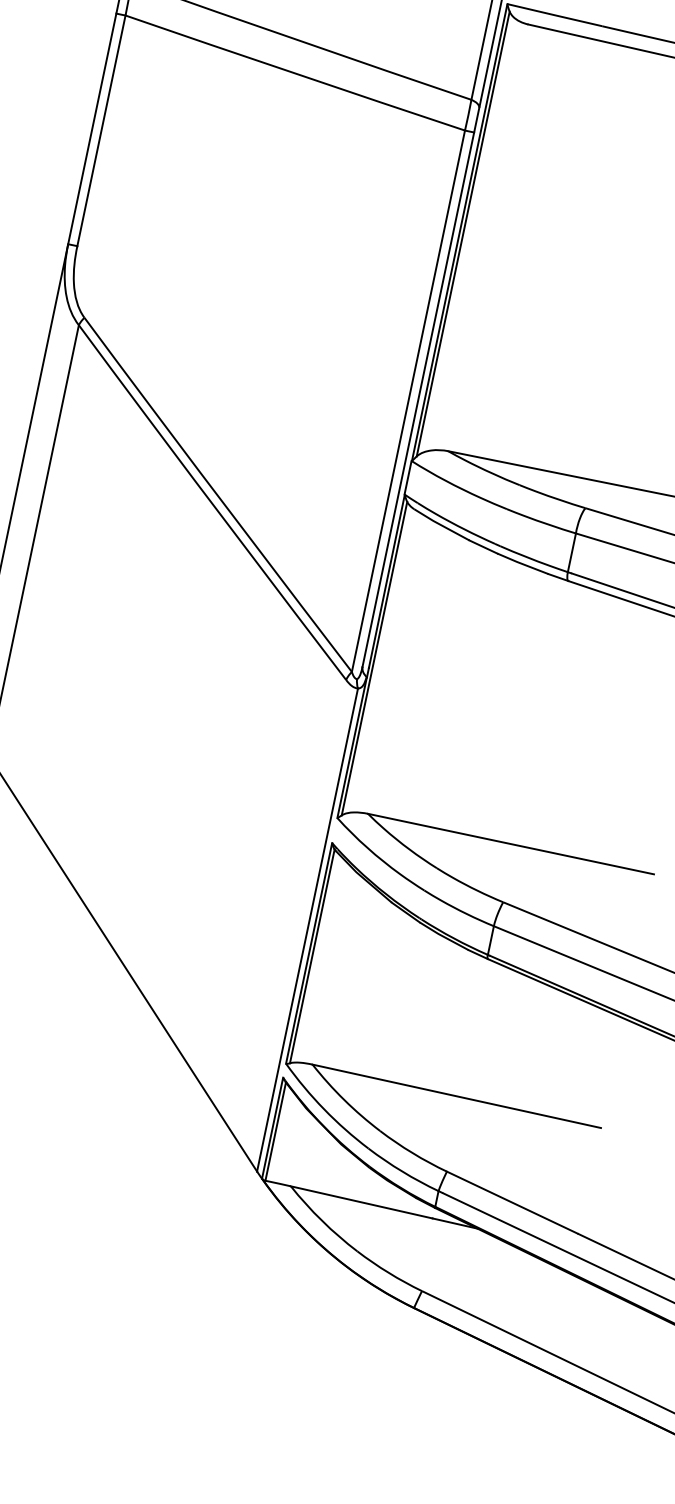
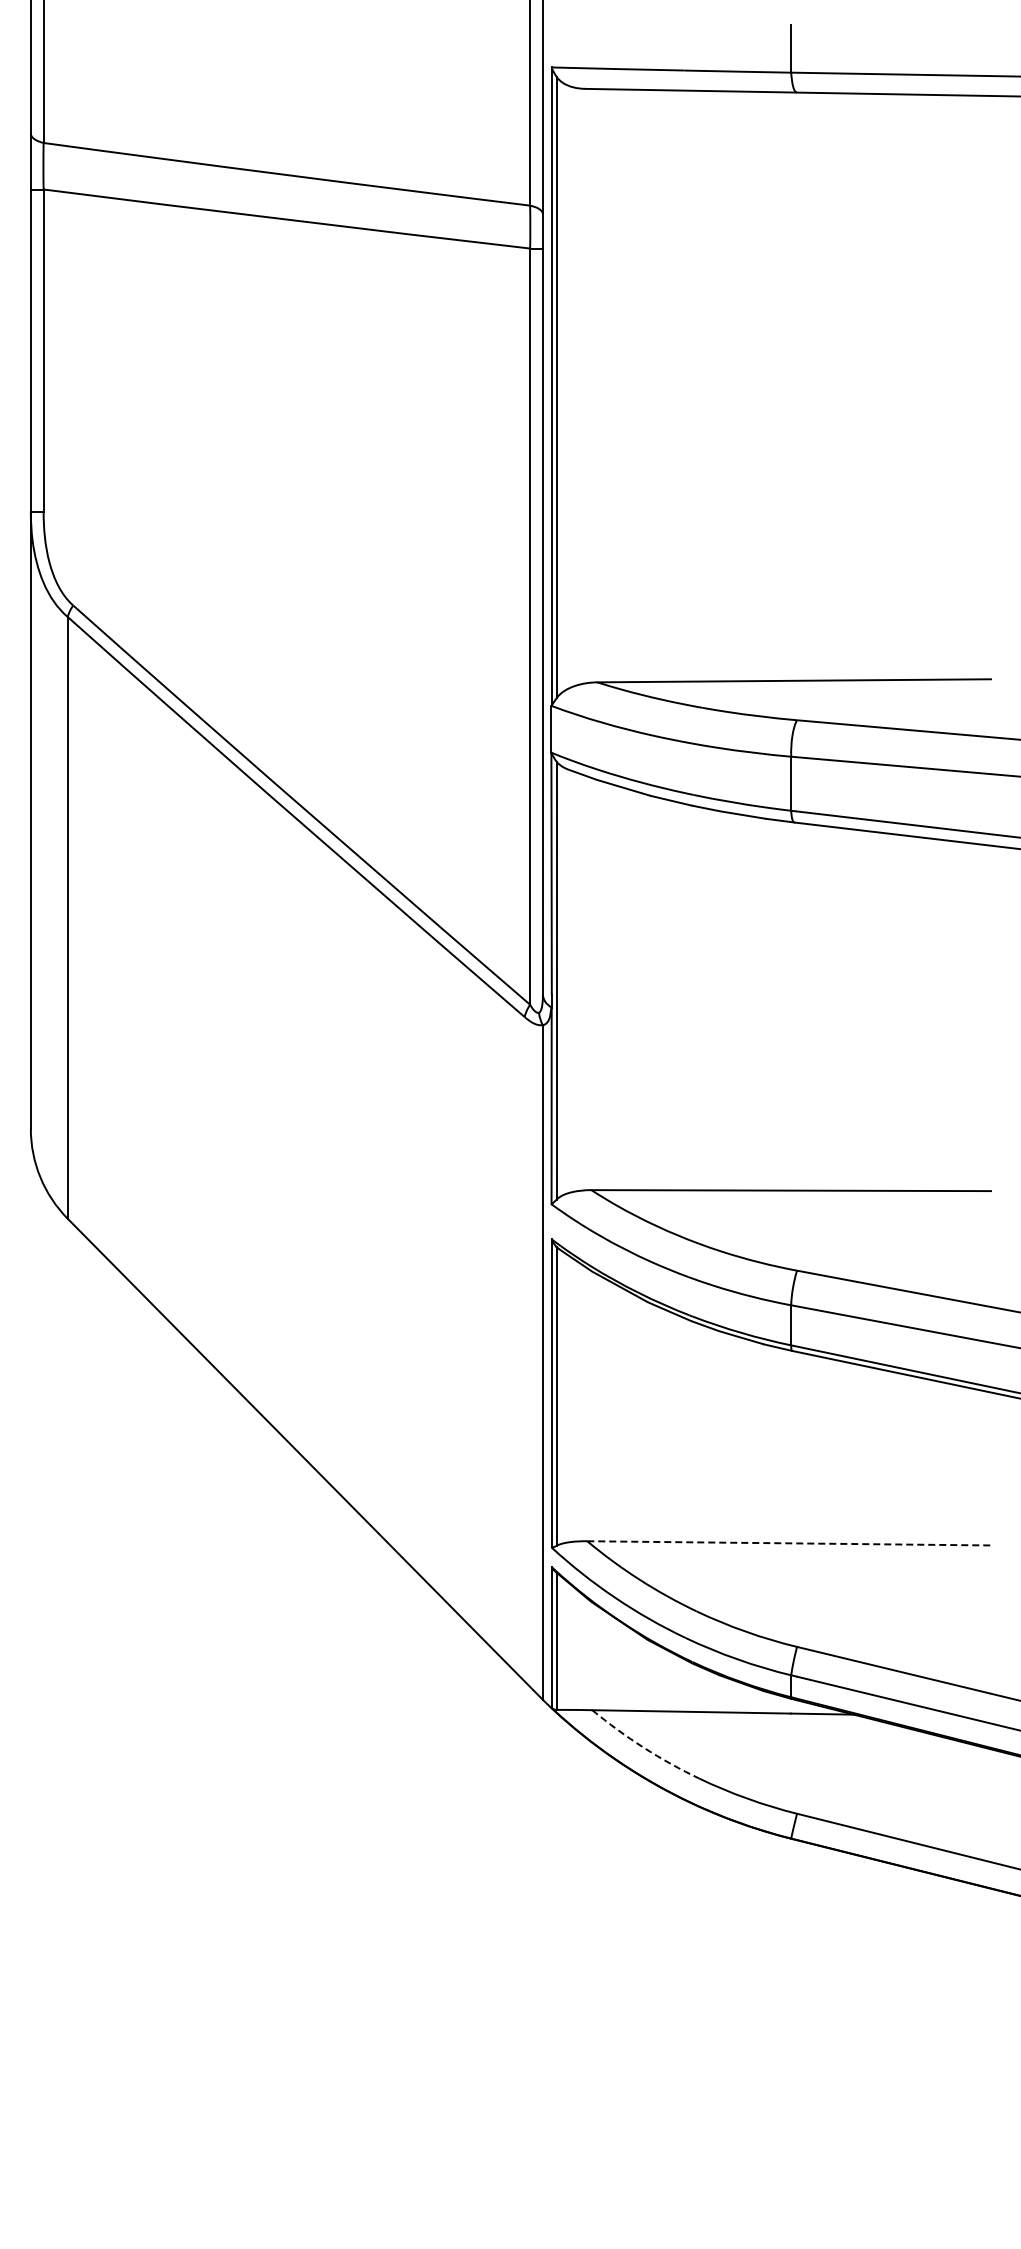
line: (457, 1096) -> (789, 1543), solid -> dashed
arc: (321, 1220) -> (643, 1747), solid -> dashed

